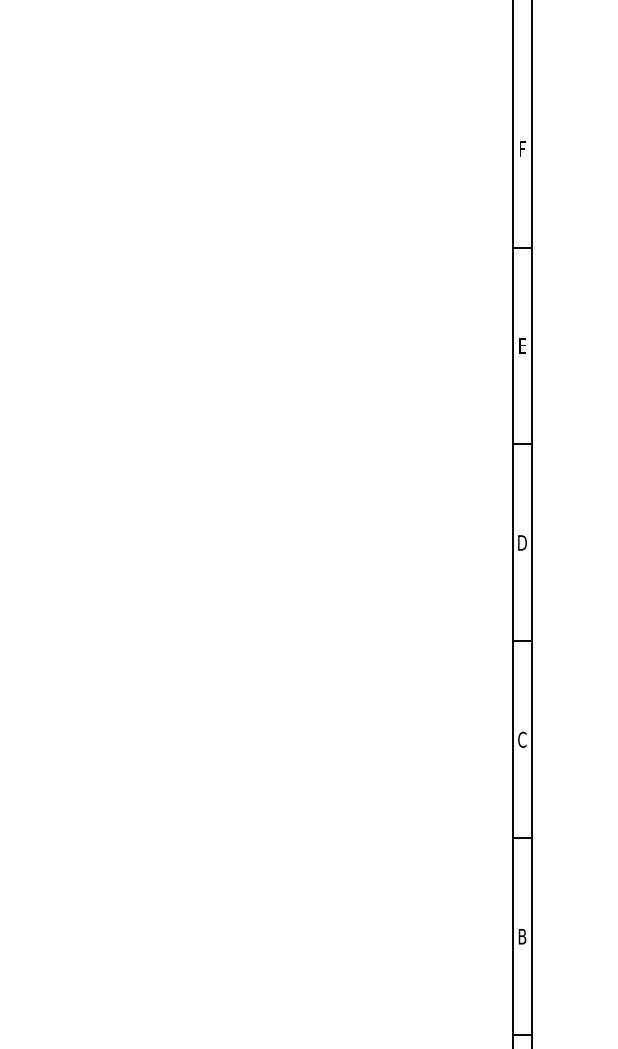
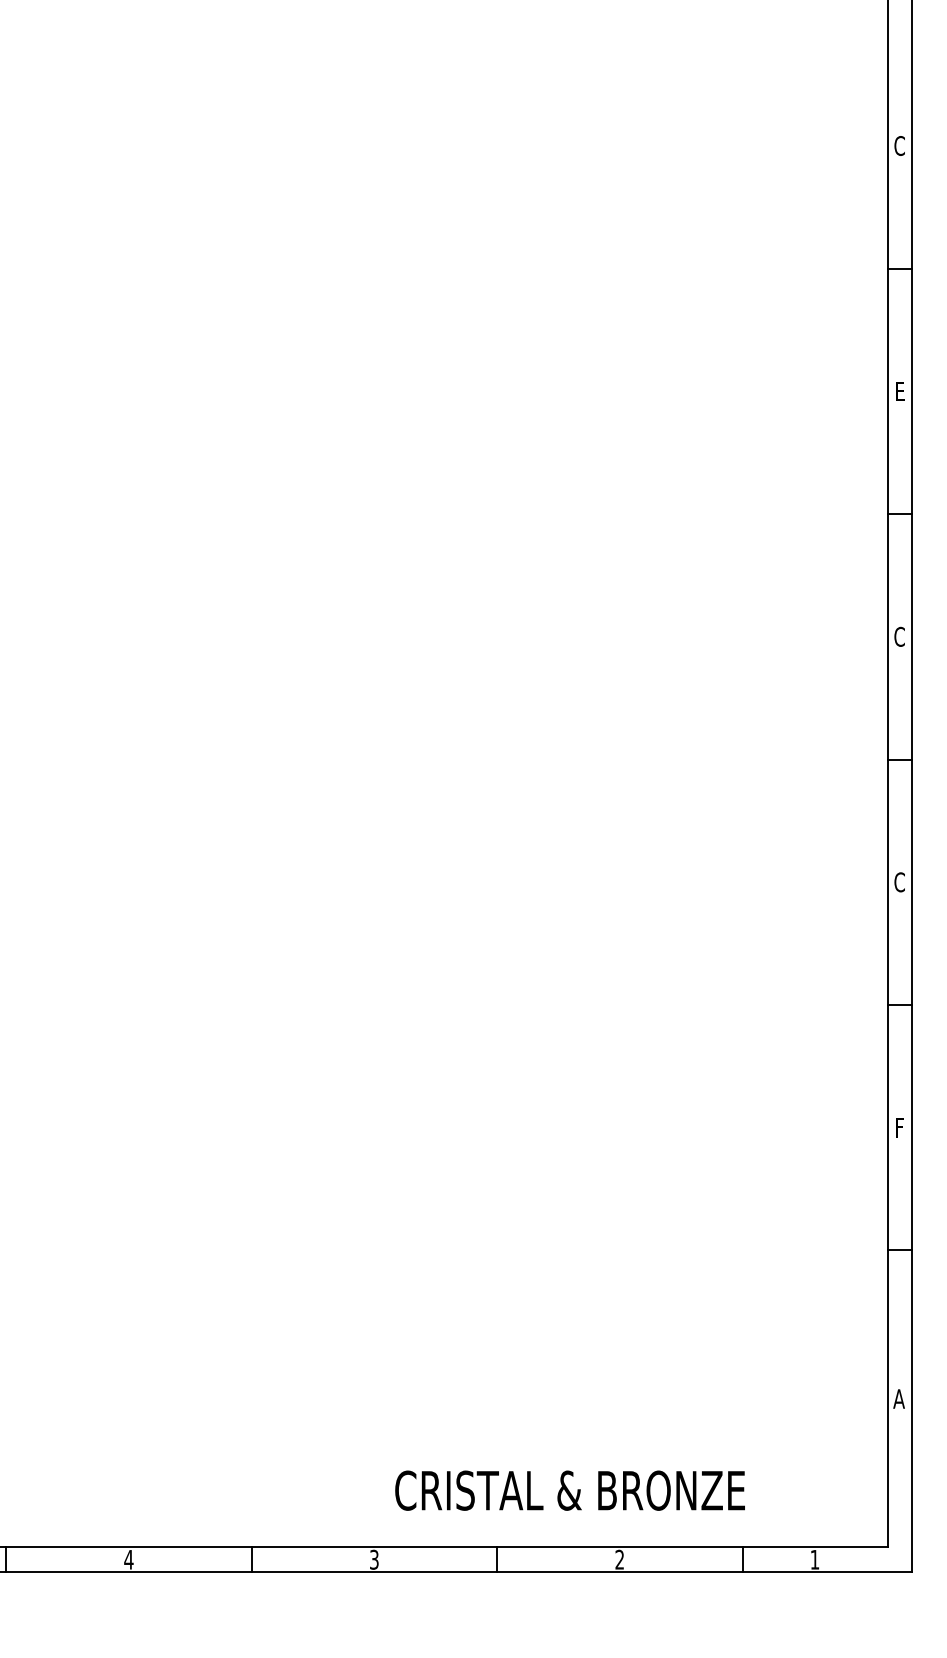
text: (522, 148) -> (899, 145), F -> C
text: (522, 542) -> (899, 636), D -> C
text: (522, 936) -> (899, 1127), B -> F

